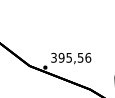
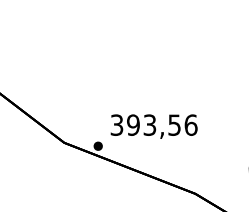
text: (68, 56) -> (148, 122), 395,56 -> 393,56

